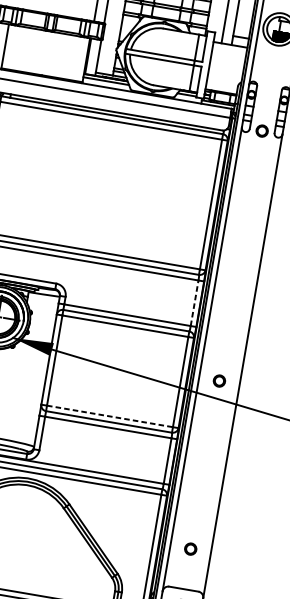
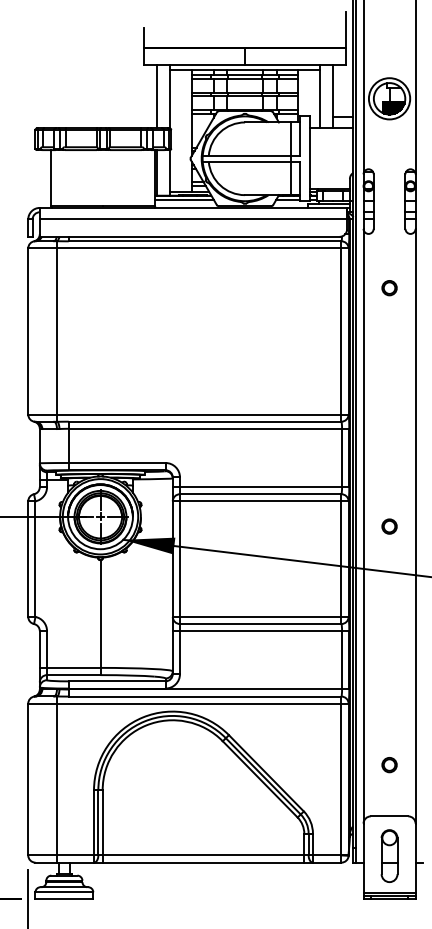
circle: (262, 131) -> (389, 288), moved
line: (195, 302) -> (342, 457), dashed -> solid
circle: (219, 380) -> (389, 526), moved
line: (109, 416) -> (260, 616), dashed -> solid

